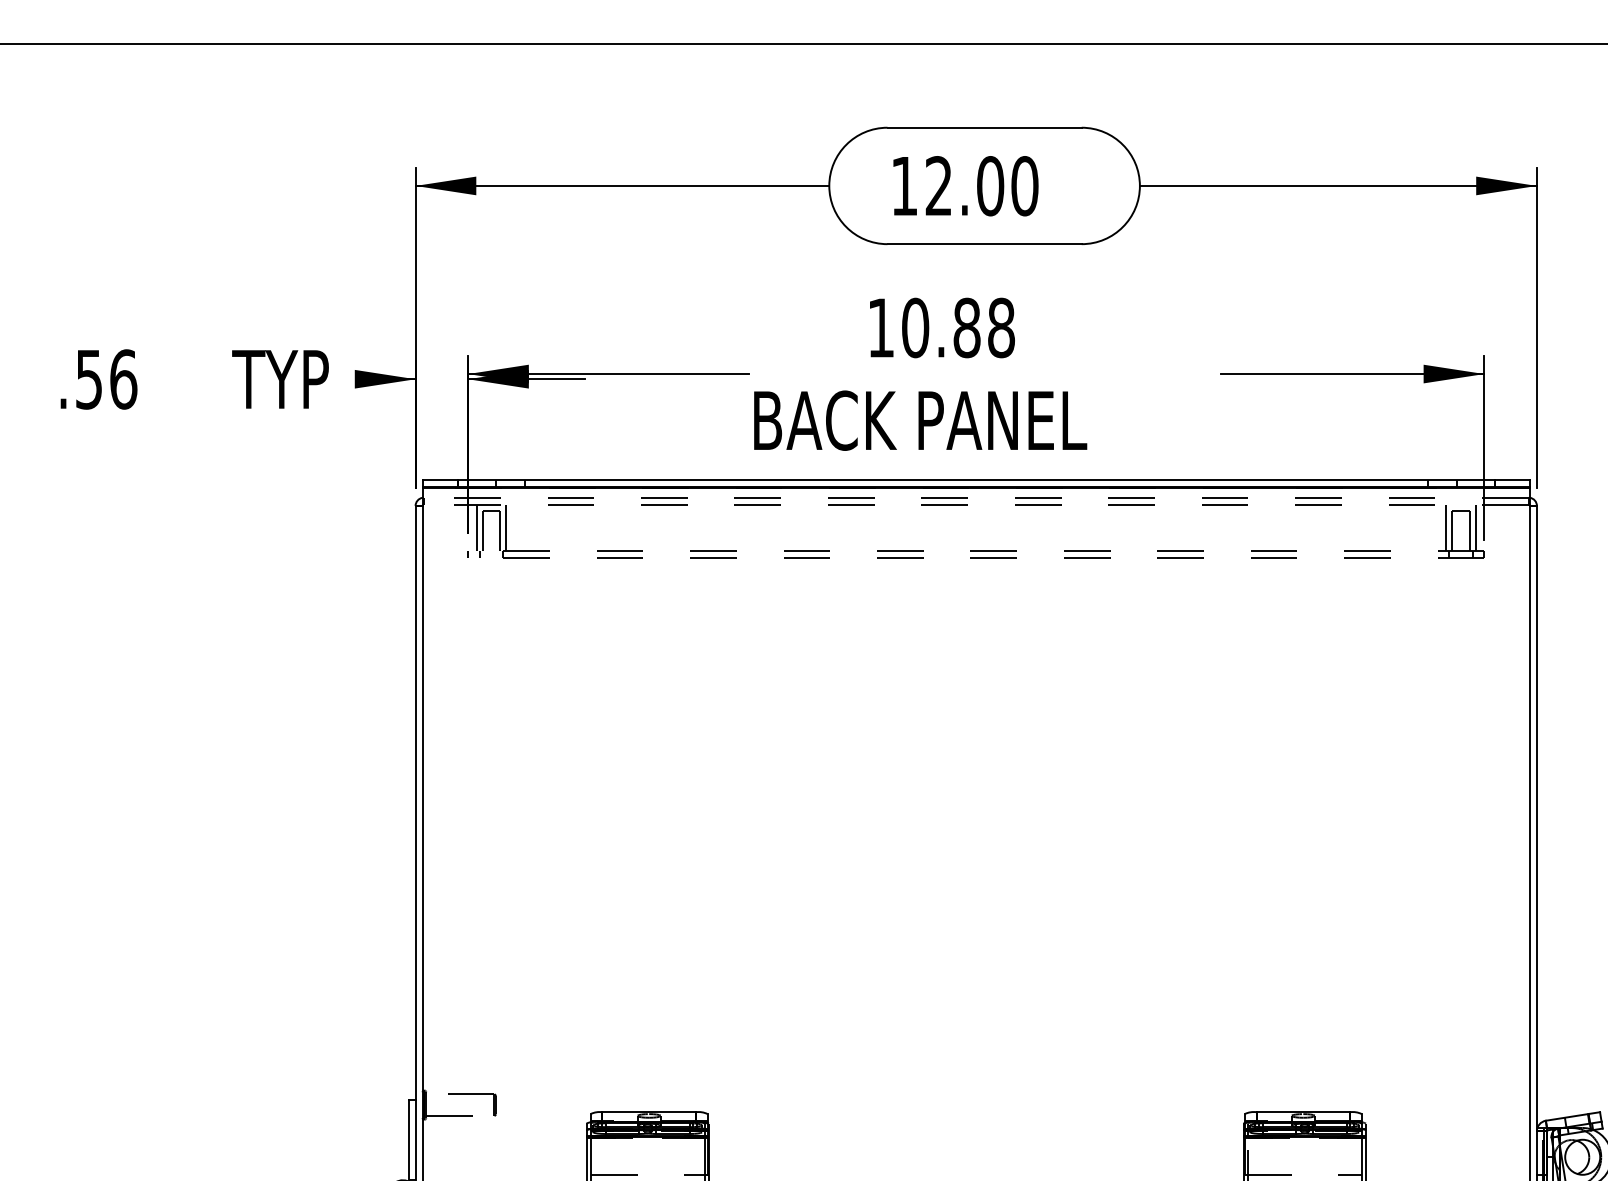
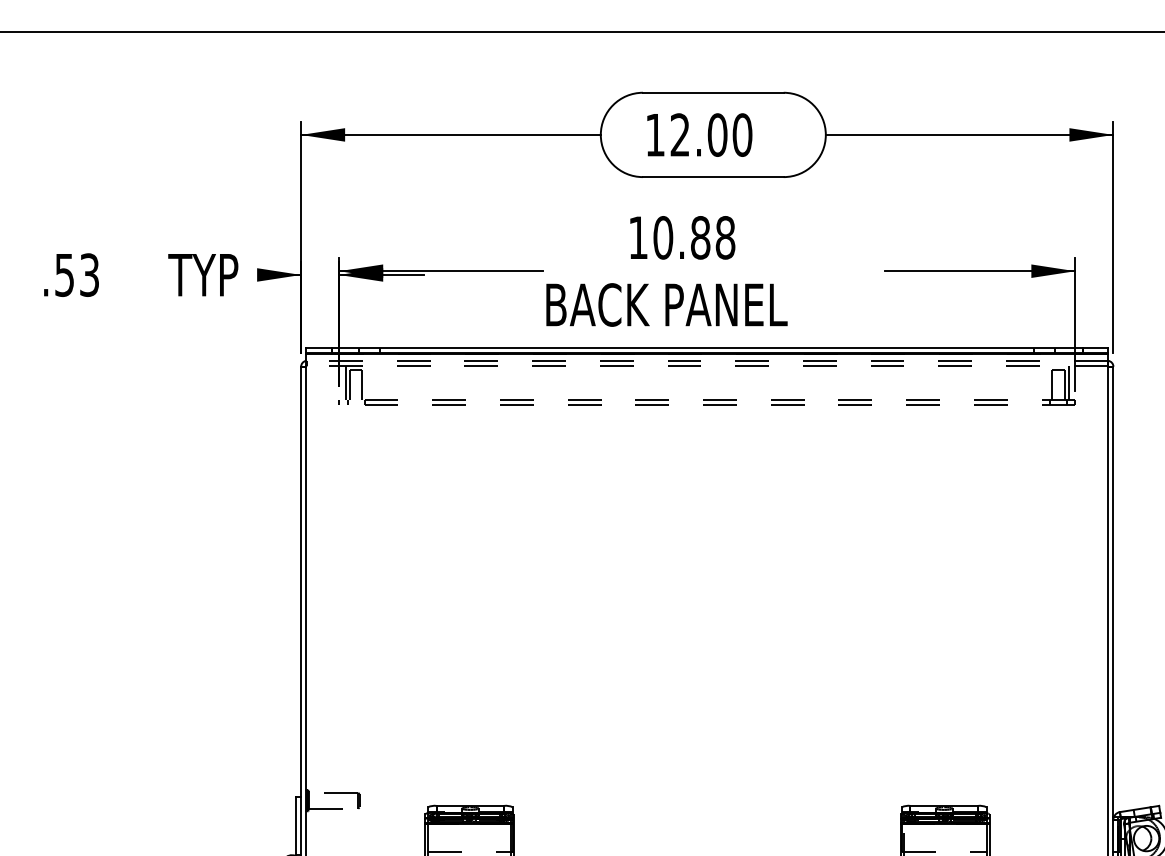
text: (123, 379) -> (89, 275), .56 -> .53
line: (506, 527) -> (366, 382), removed
line: (1446, 527) -> (1047, 382), removed

